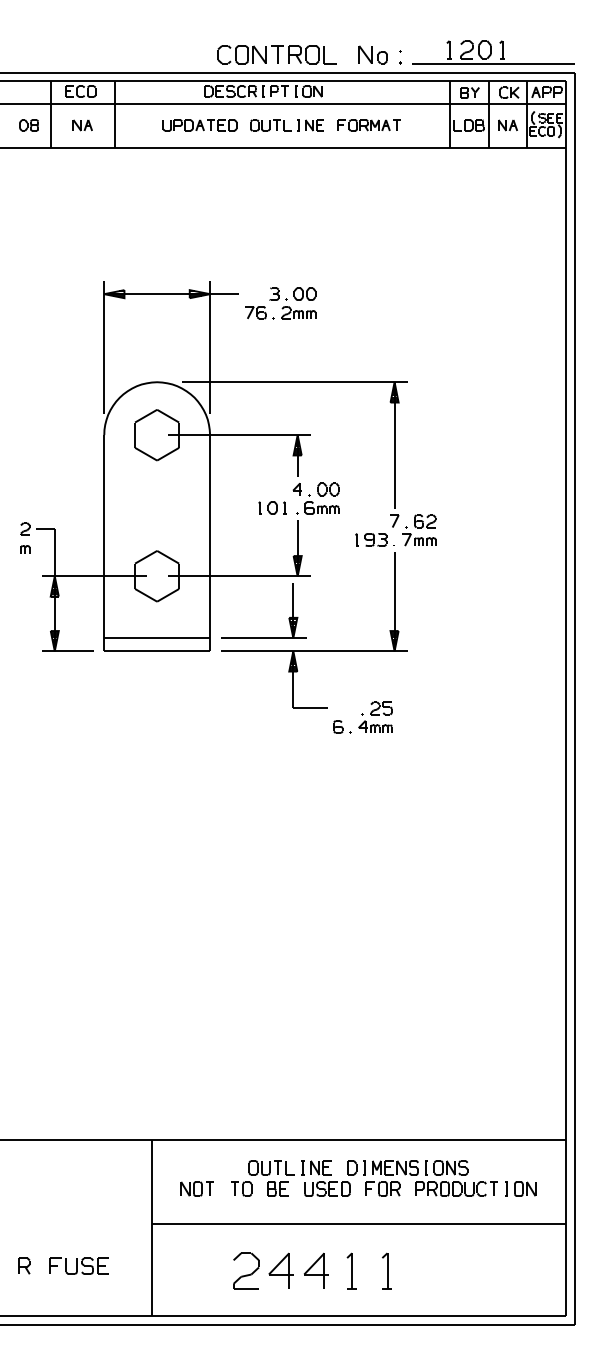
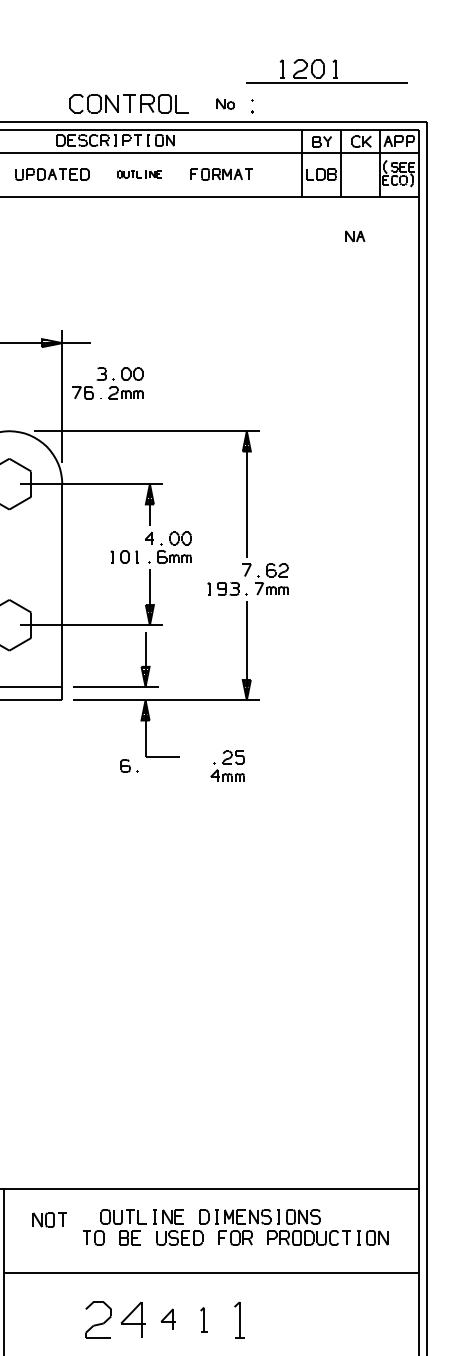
part: (493, 52) -> (326, 71), moved
part: (372, 54) -> (224, 103), size x0.6
part: (286, 125) -> (138, 174), size x0.6
part: (507, 125) -> (354, 236), moved
part: (280, 303) -> (107, 383), moved
part: (342, 726) -> (129, 765), moved
part: (196, 1188) -> (48, 1219), moved
part: (315, 1270) -> (167, 1319), size x0.6
part: (351, 1270) -> (203, 1319), size x0.7

